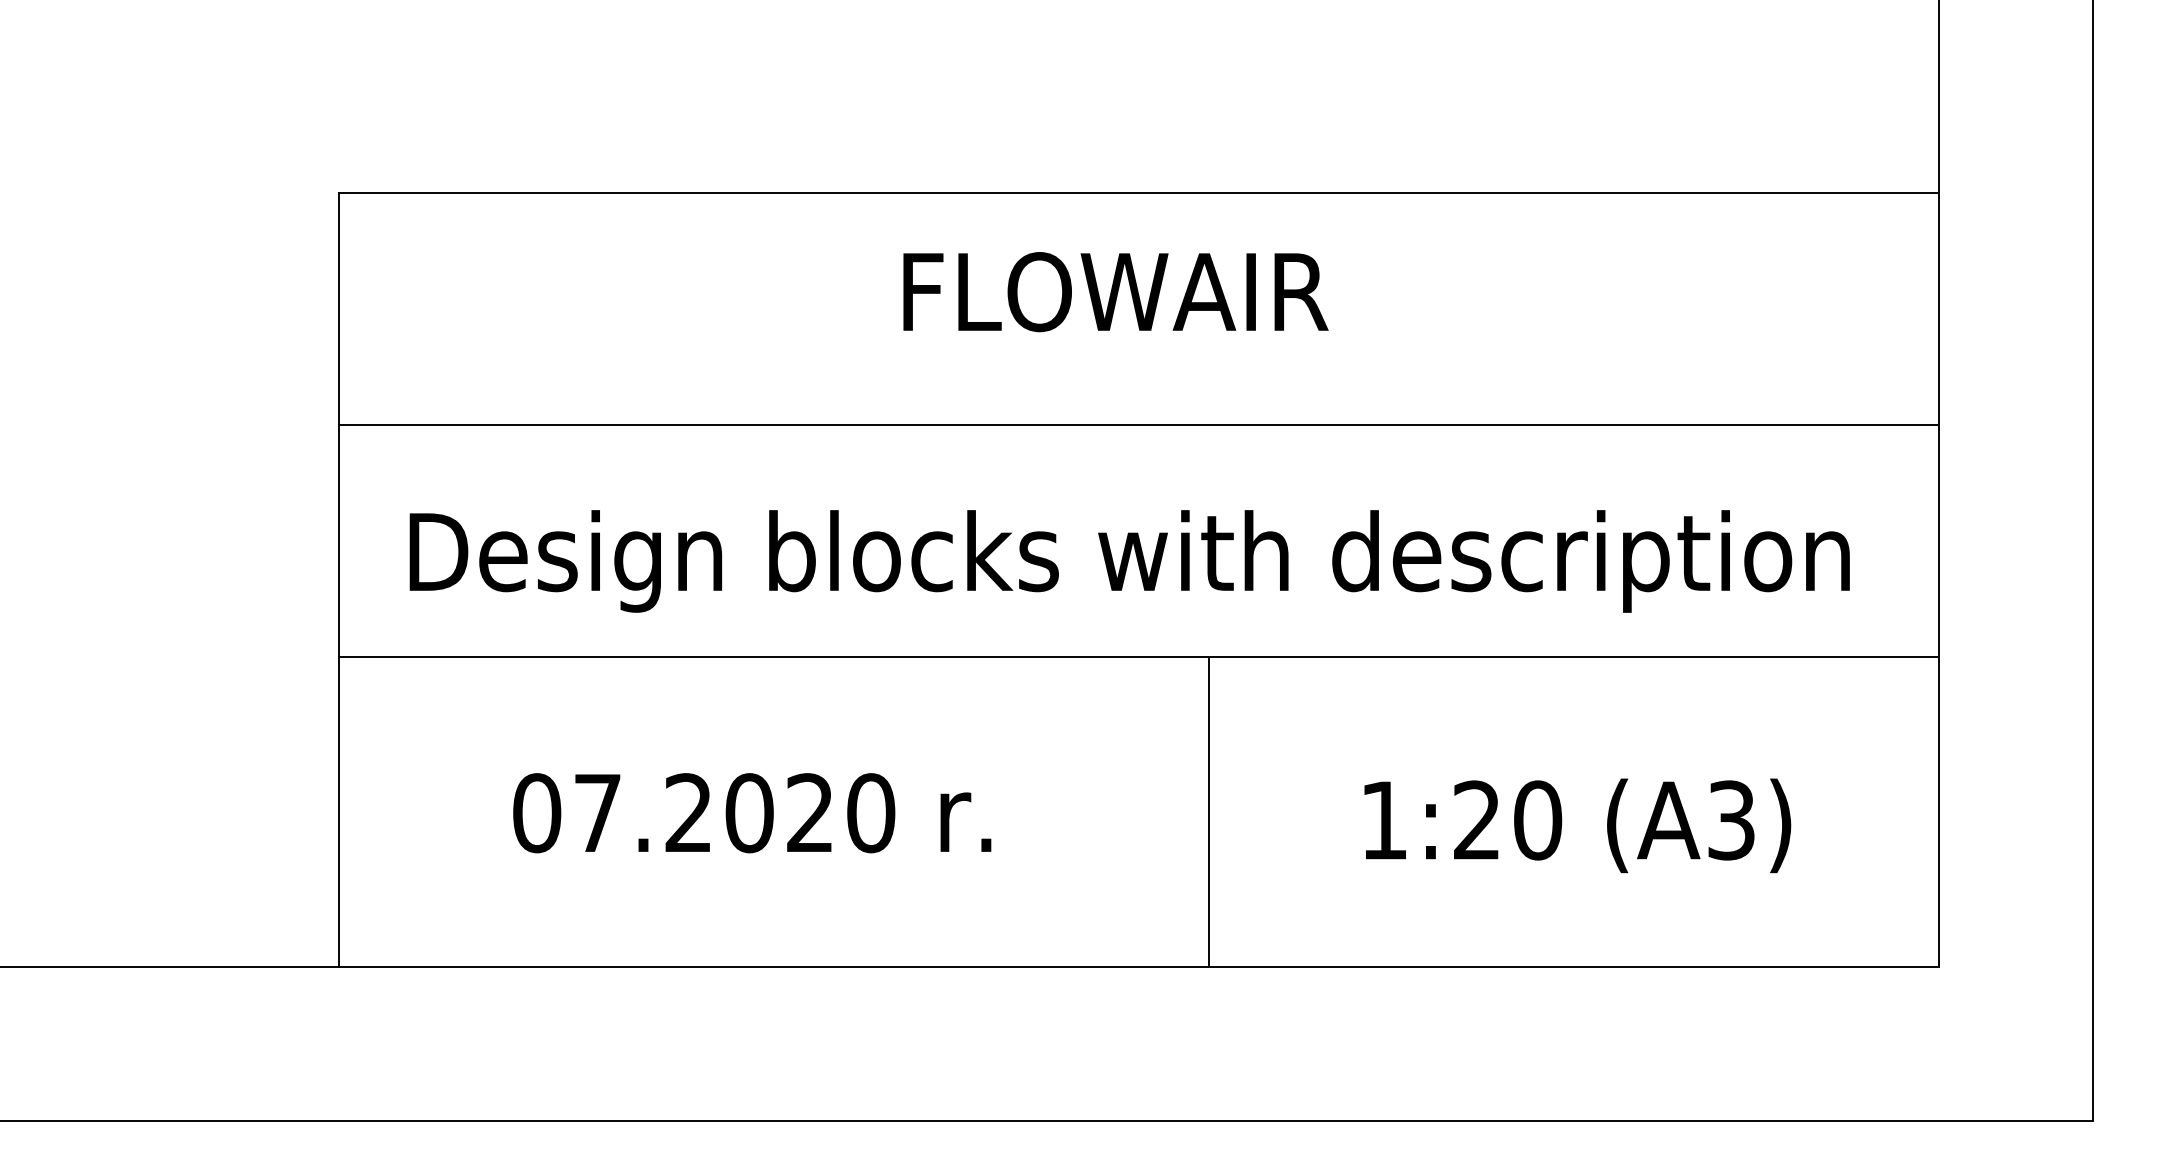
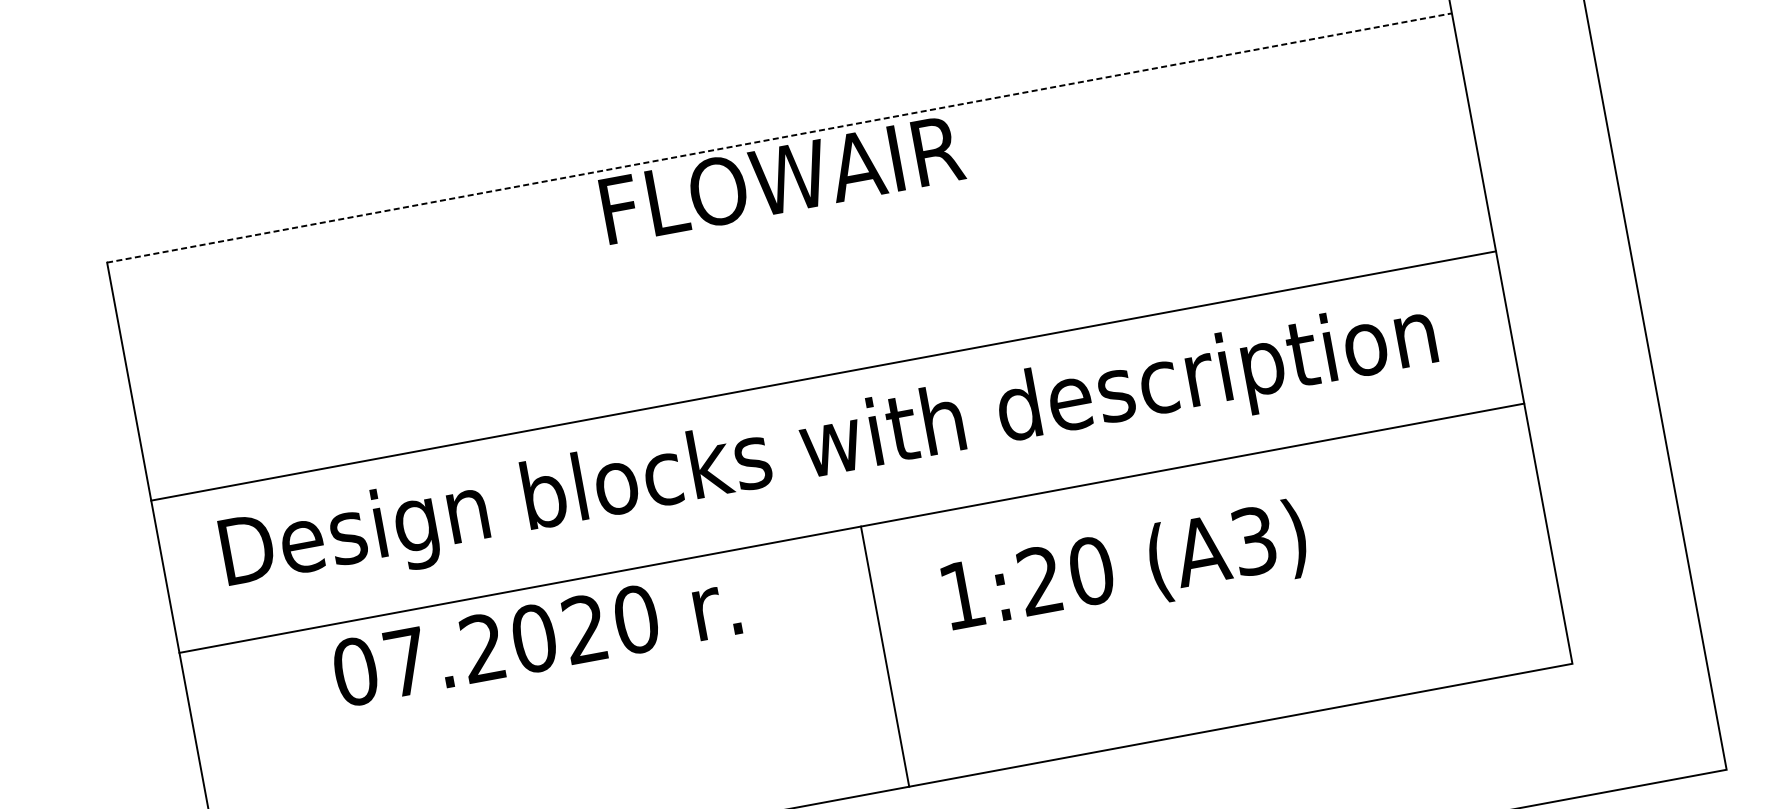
line: (1138, 192) -> (779, 137), solid -> dashed
text: (1115, 292) -> (782, 179), moved
line: (1138, 424) -> (823, 375), moved
line: (1209, 811) -> (885, 656), moved
text: (752, 813) -> (536, 638), moved
text: (1577, 825) -> (1125, 569), moved

